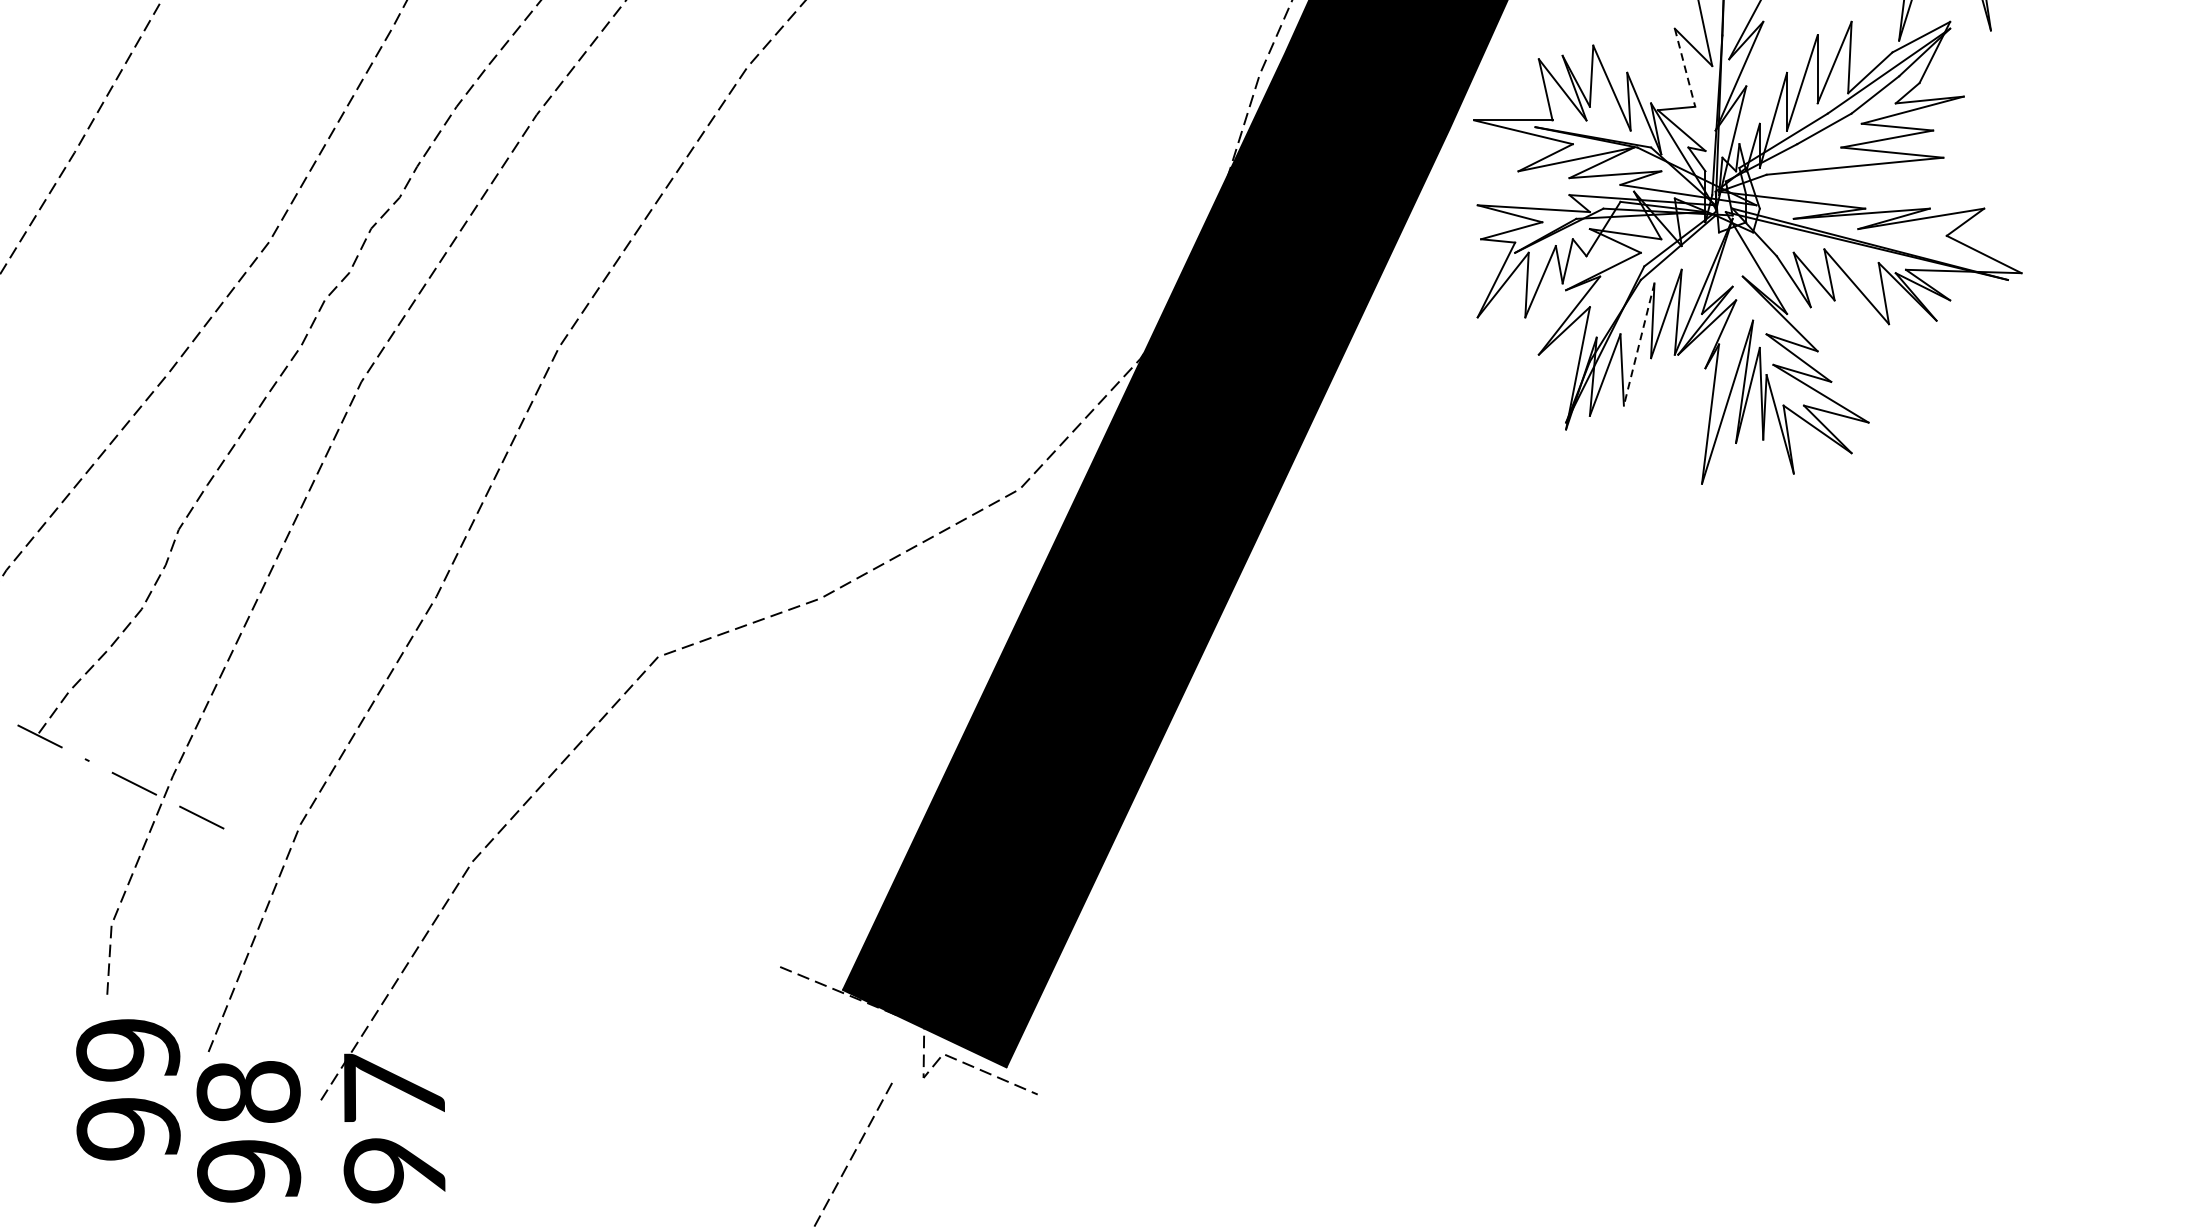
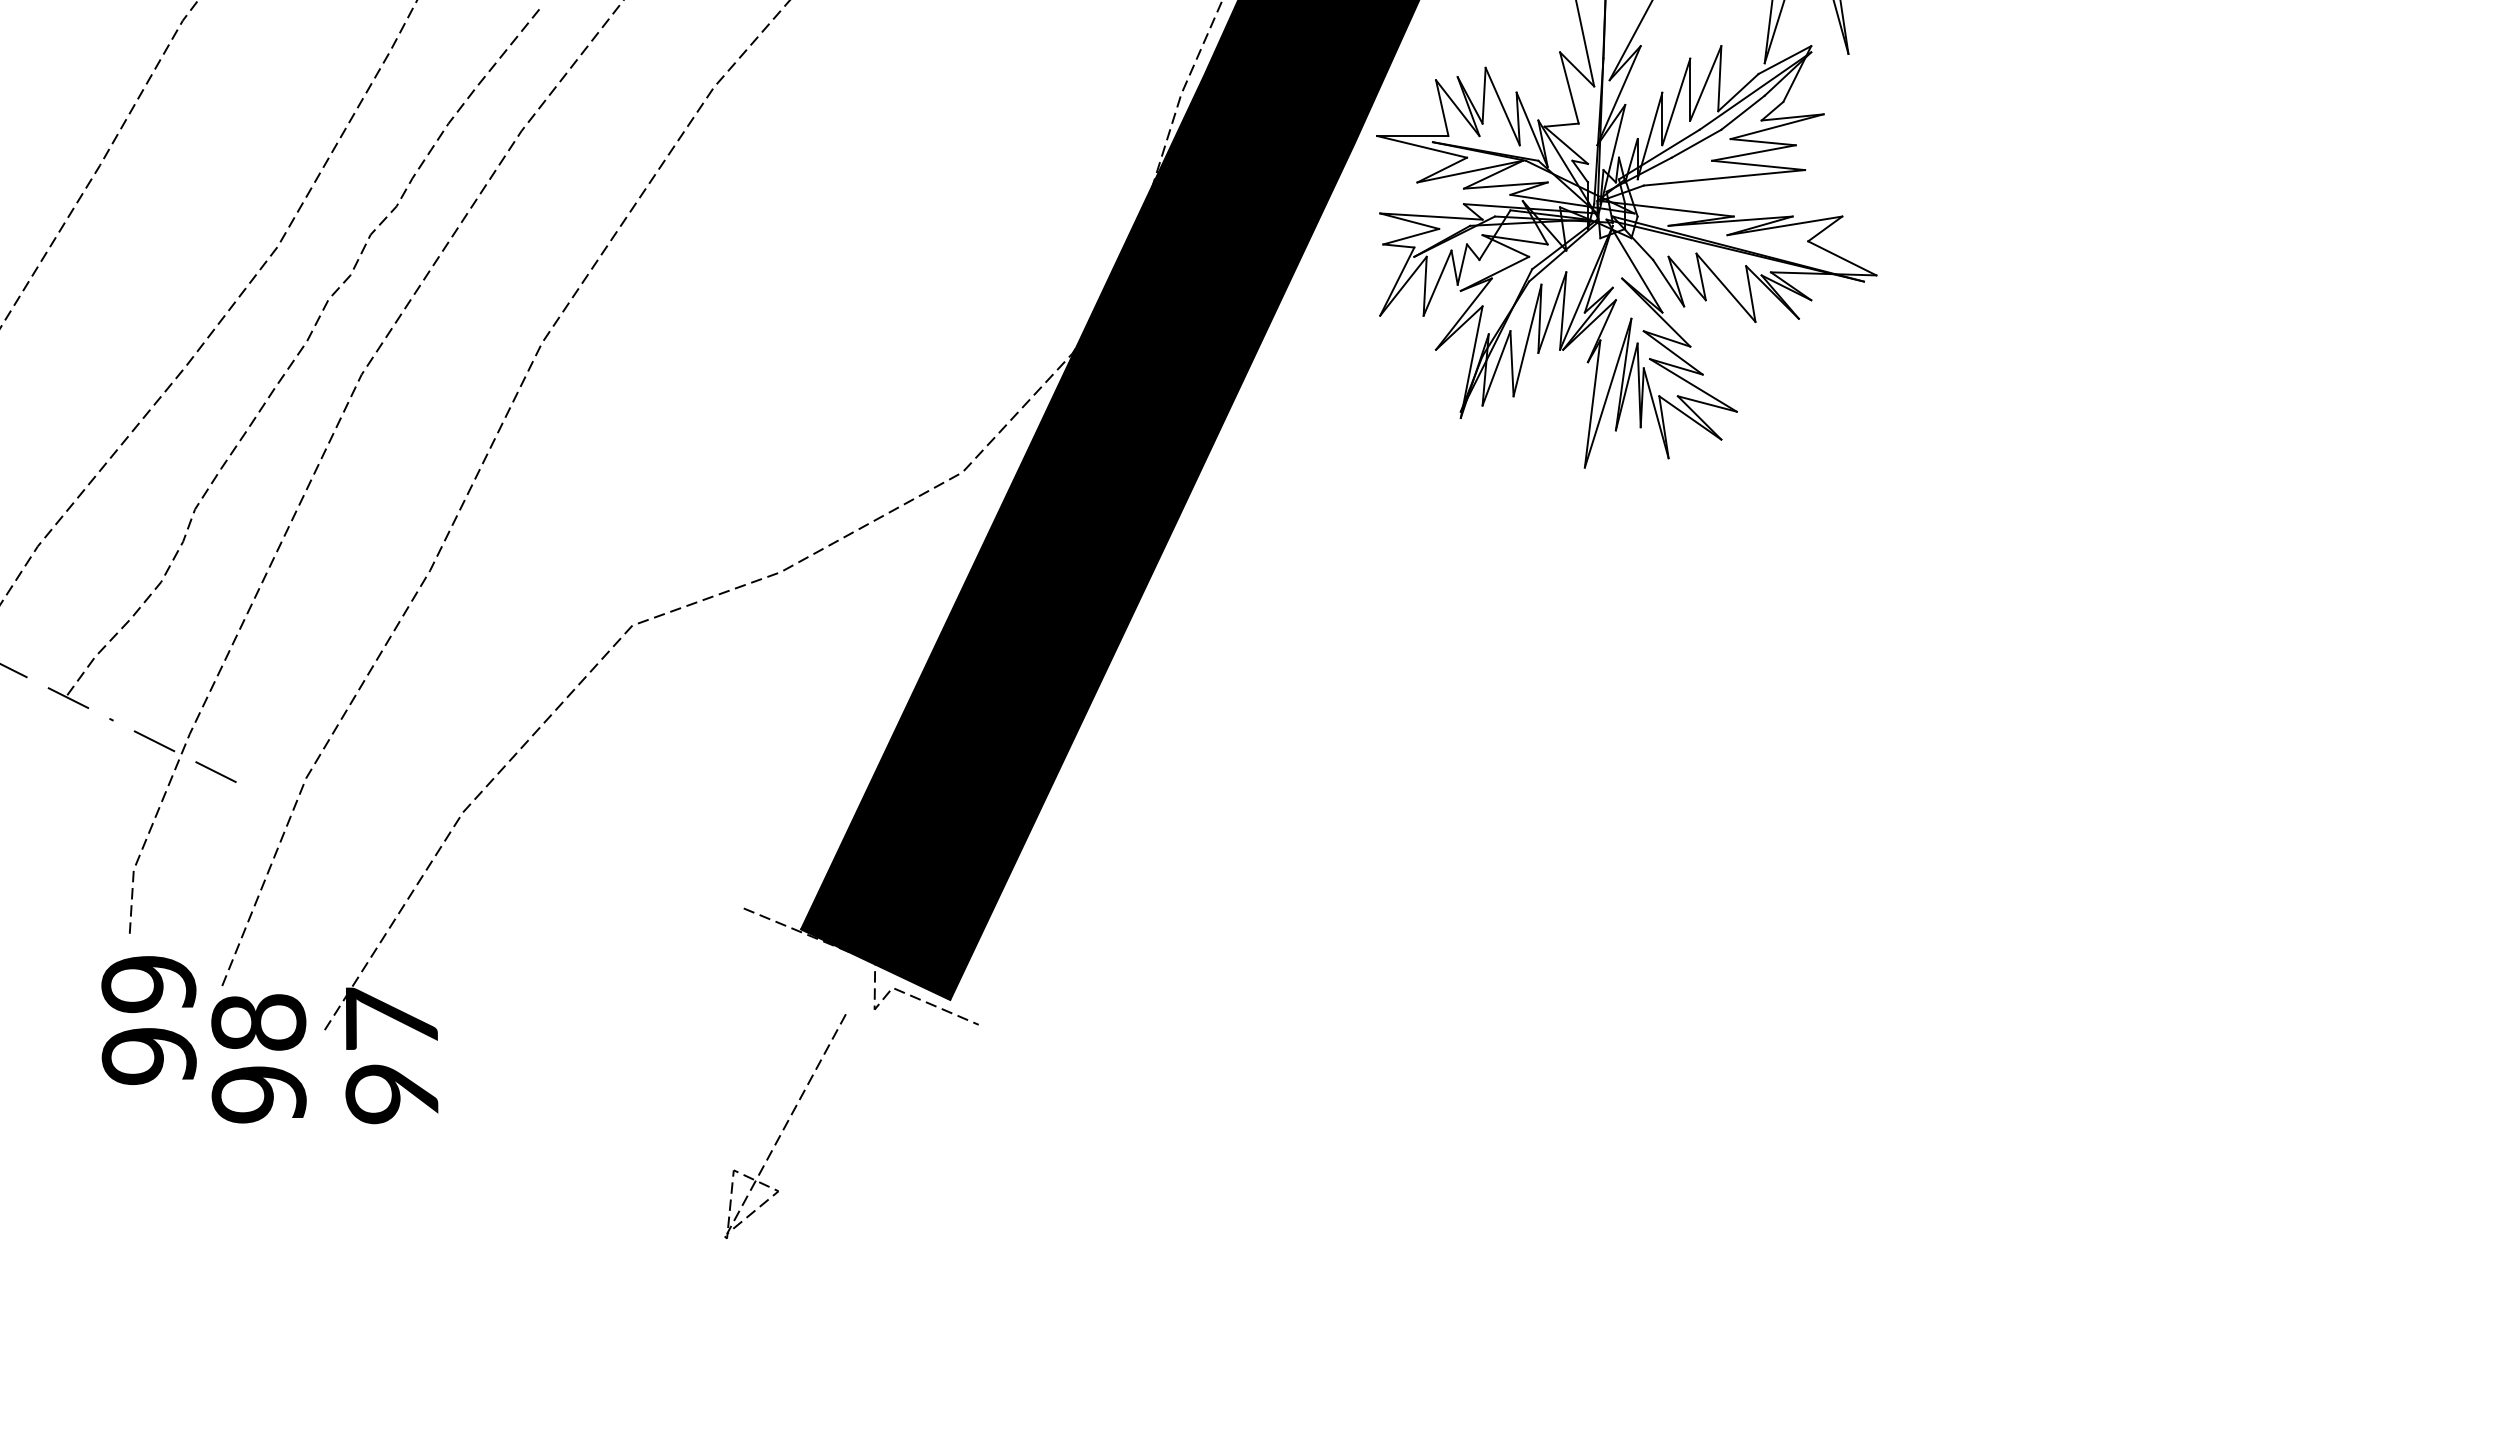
line: (1685, 67) -> (1569, 87), dashed -> solid
line: (1639, 345) -> (1527, 341), dashed -> solid

